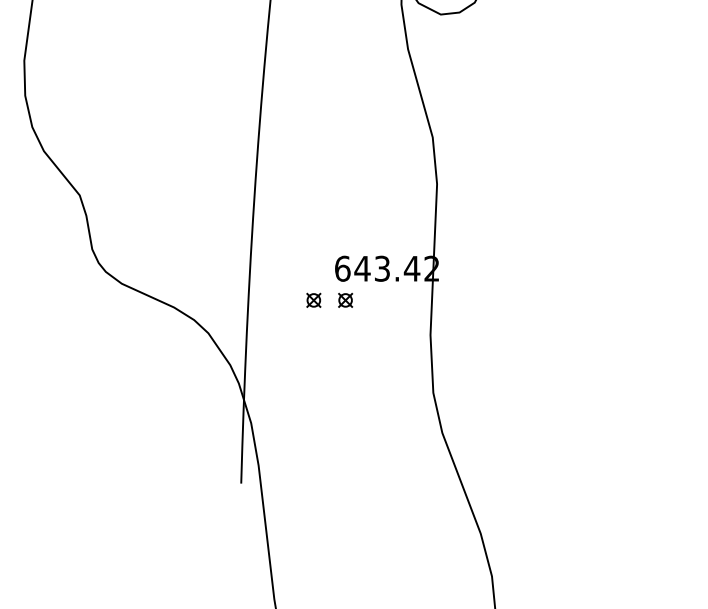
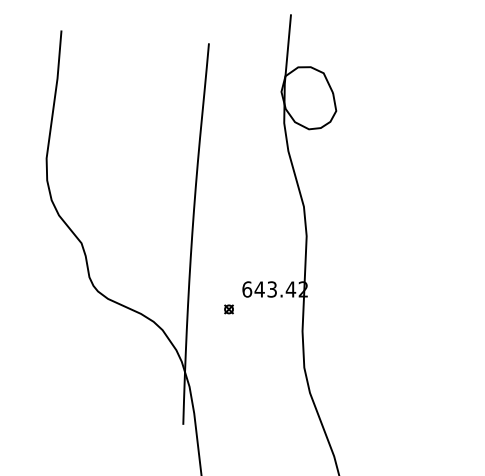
part: (344, 300) -> (248, 309), removed

